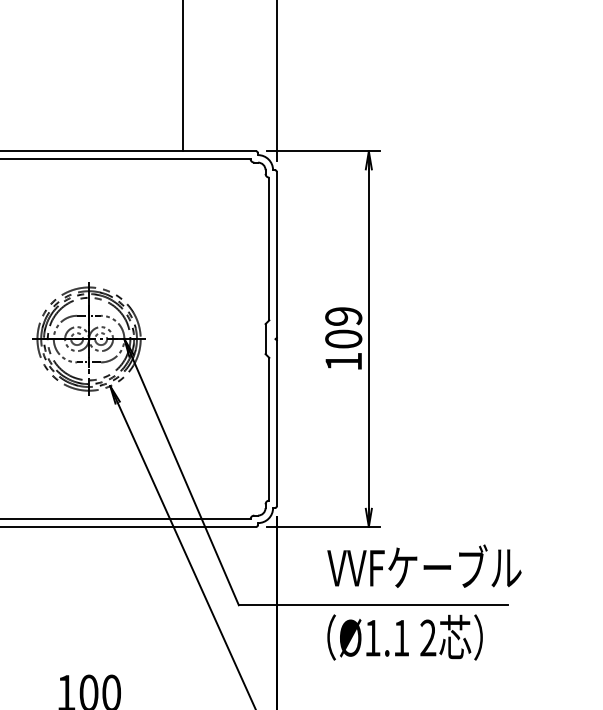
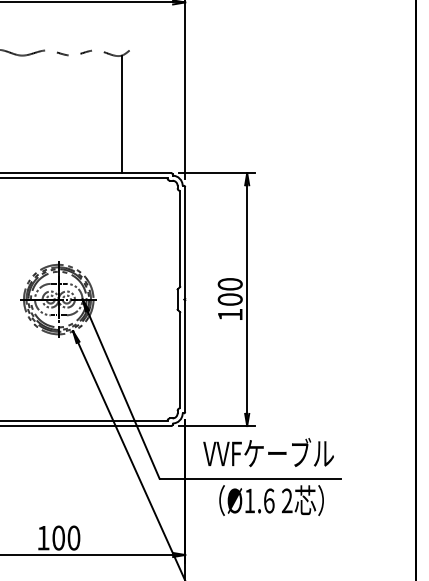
text: (342, 316) -> (229, 284), 109 -> 100
text: (424, 566) -> (268, 452), moved
text: (401, 637) -> (269, 500), Ø1.1 -> Ø1.6

